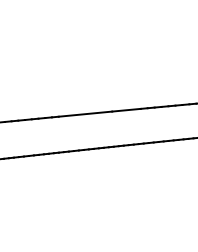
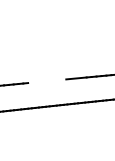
line: (85, 113) -> (47, 80), removed

